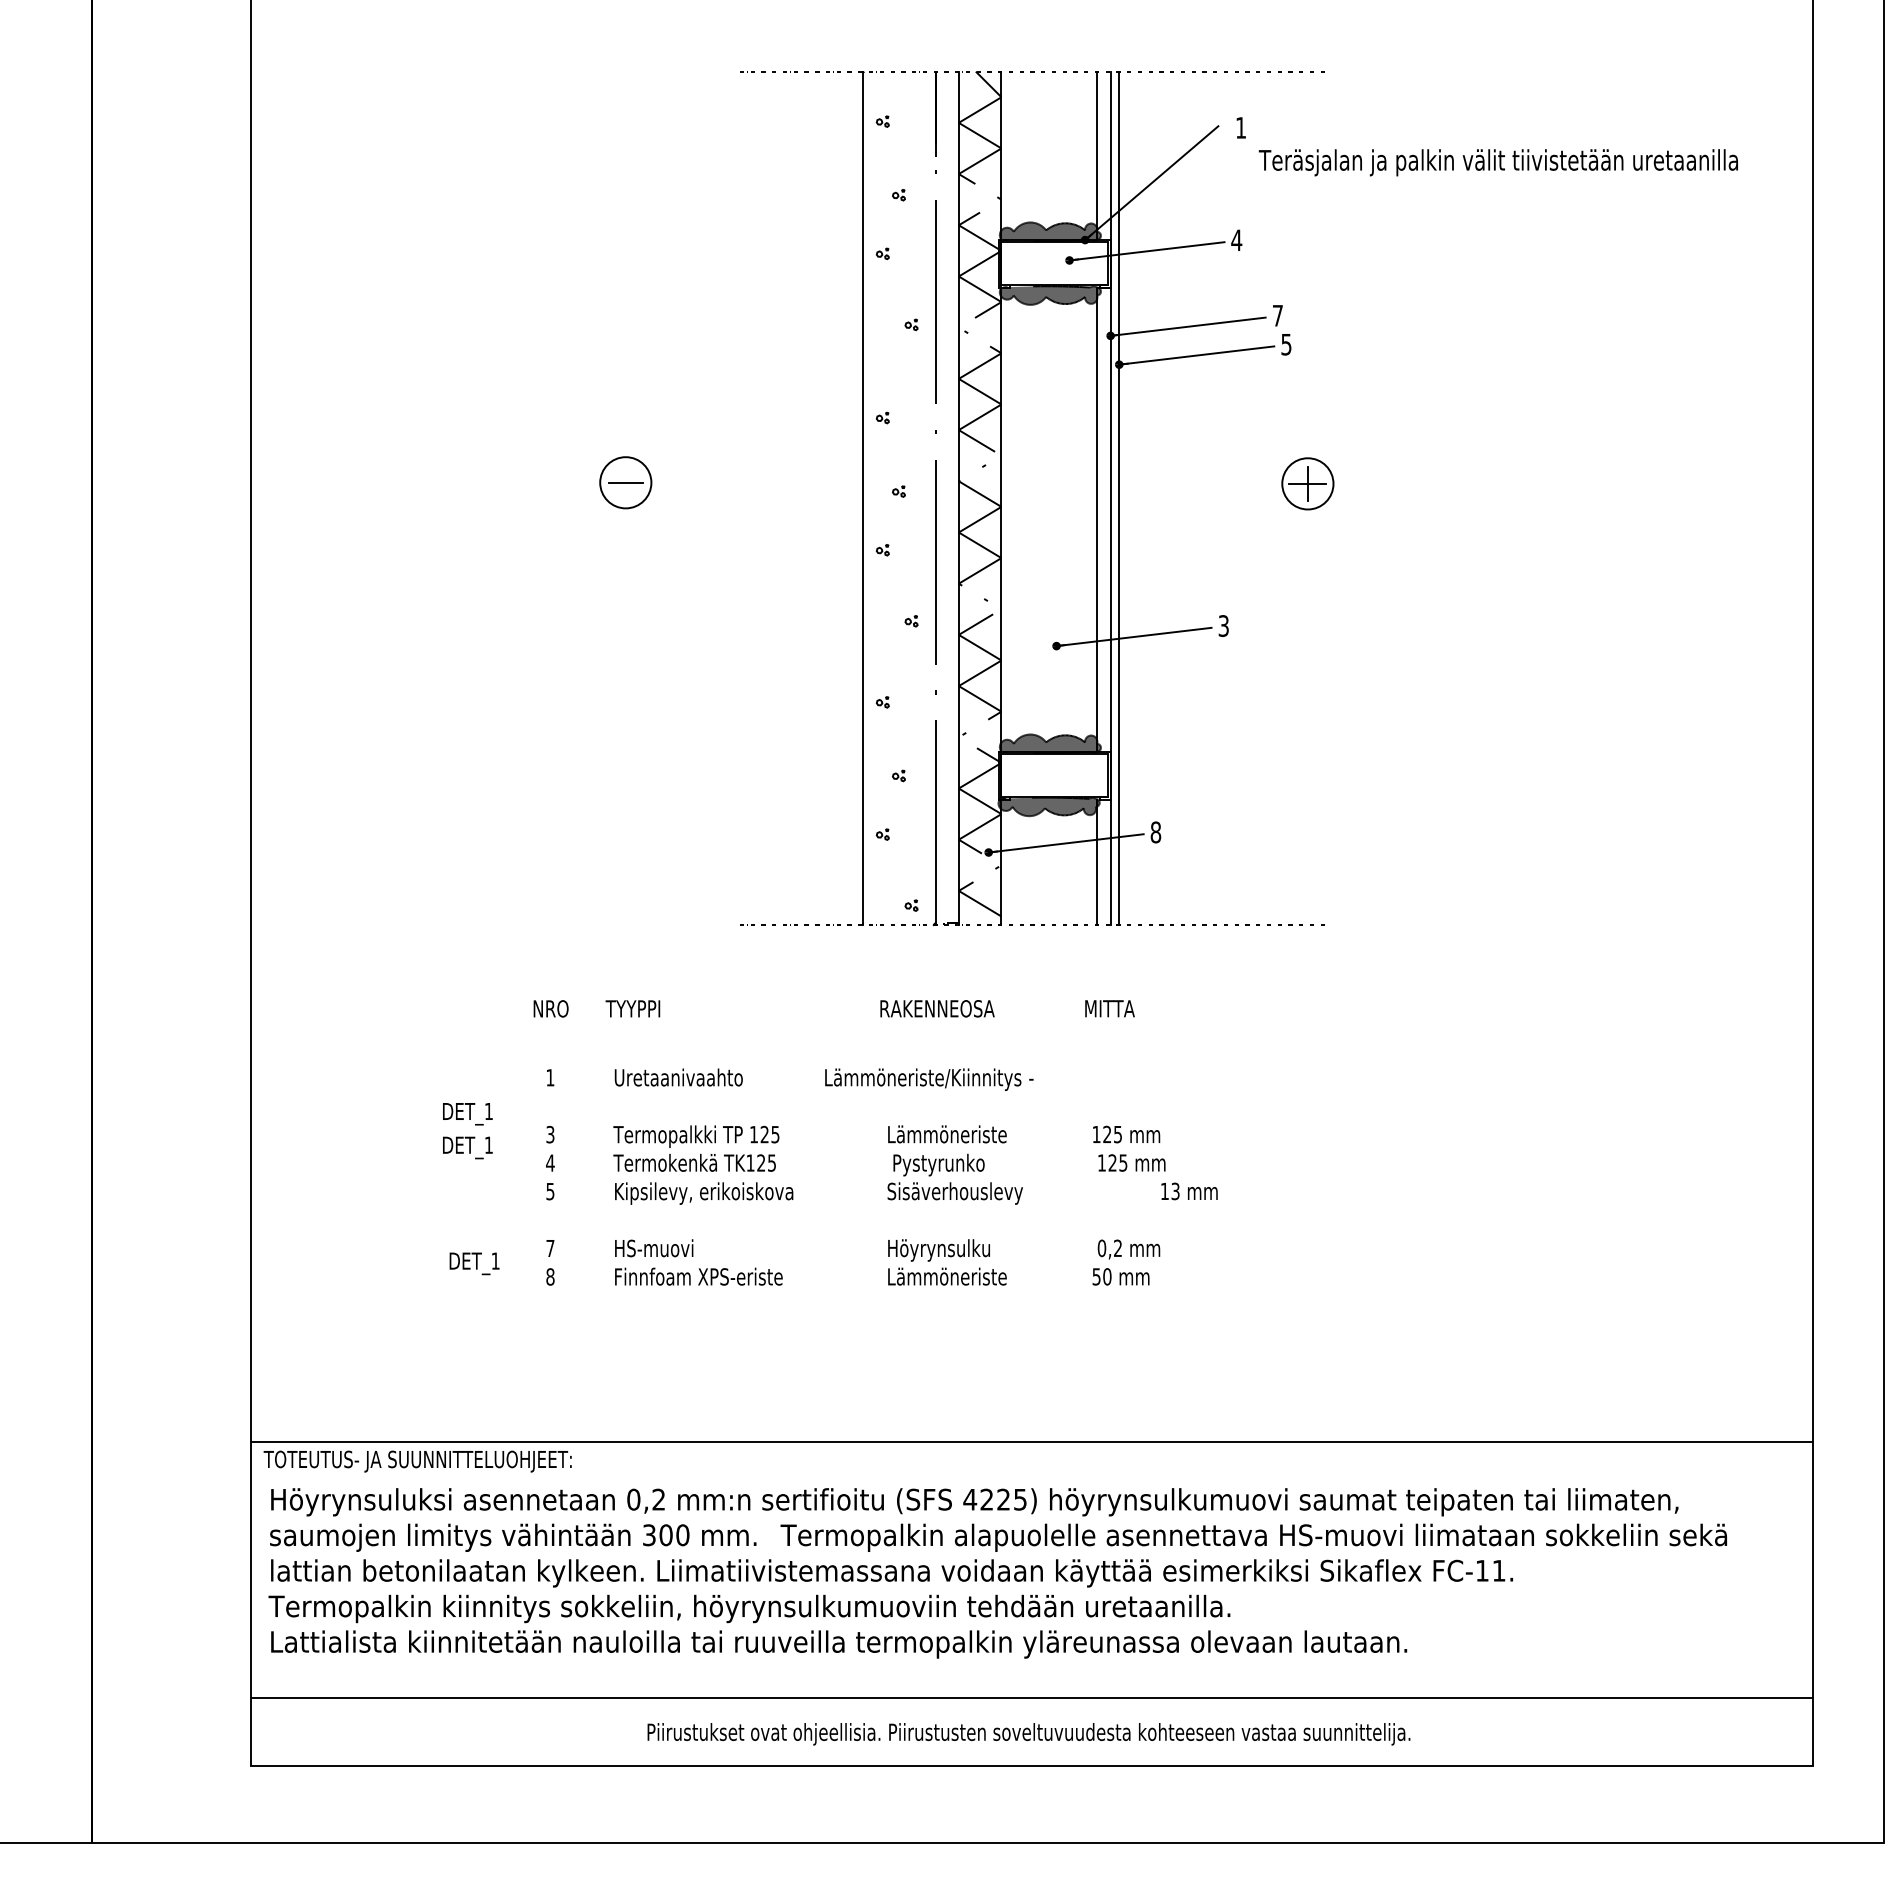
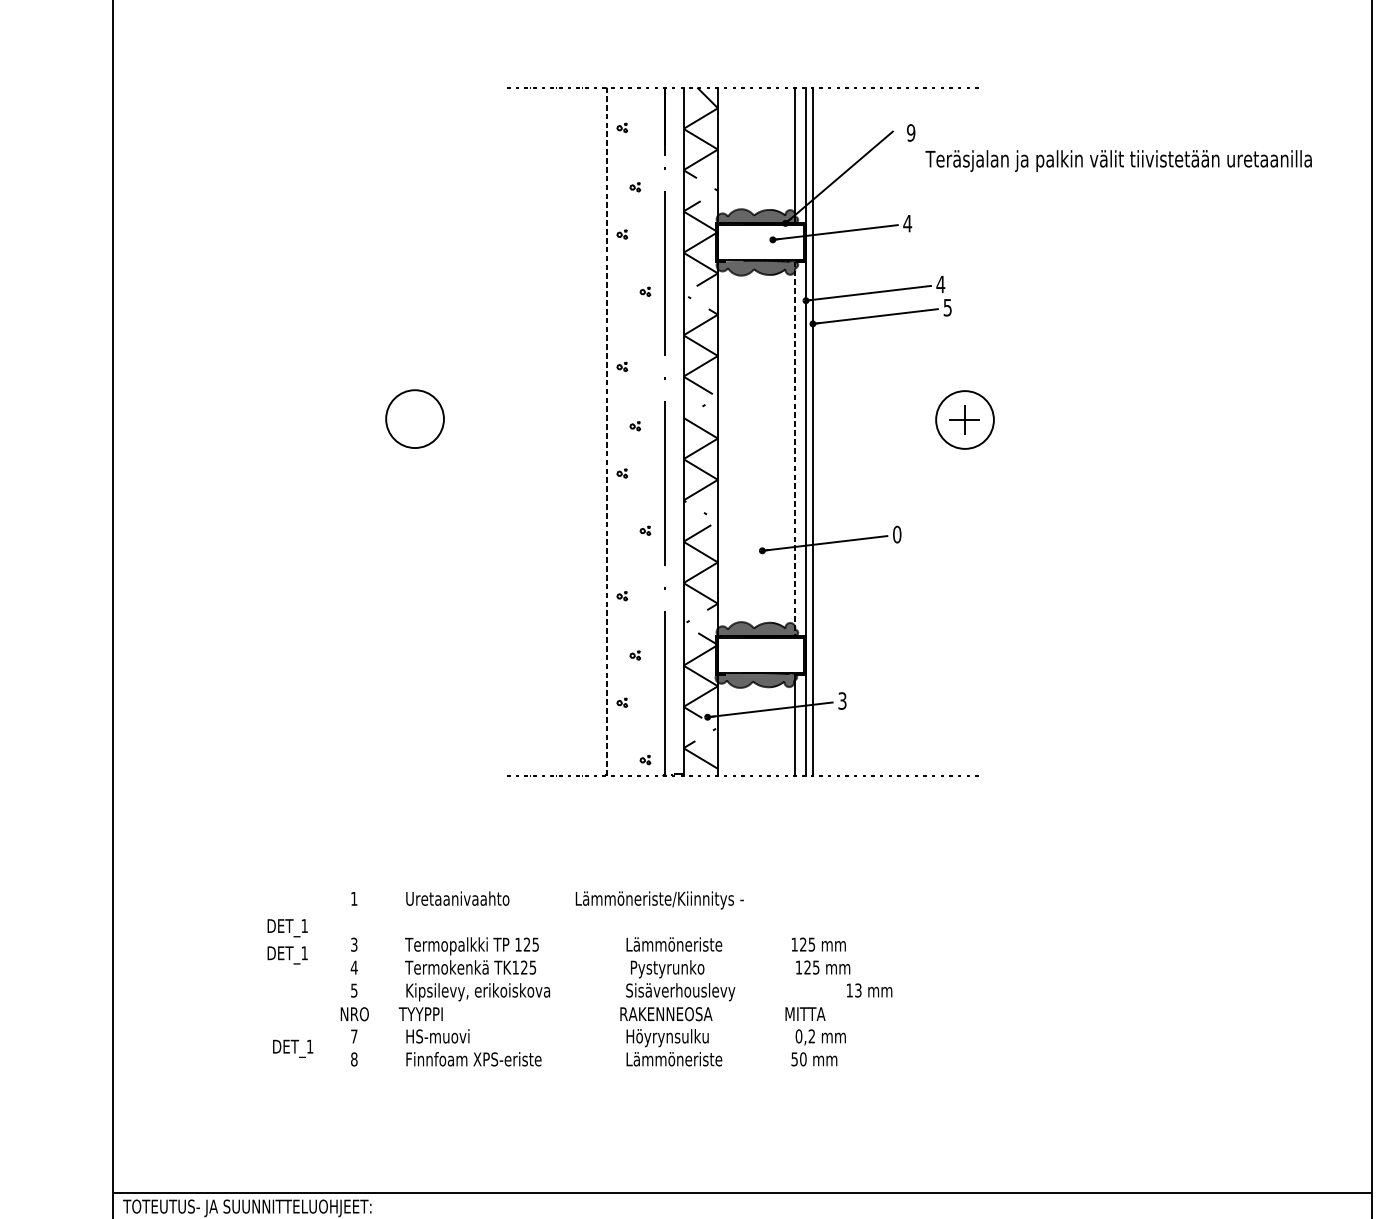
text: (1240, 127) -> (910, 132), 1 -> 9
text: (1277, 315) -> (940, 284), 7 -> 4
circle: (625, 482) -> (414, 418), size x1.4
line: (625, 482) -> (414, 418), removed
circle: (1307, 483) -> (964, 419), size x1.4
line: (863, 498) -> (606, 431), solid -> dashed
line: (1096, 513) -> (794, 443), solid -> dashed
text: (1223, 626) -> (896, 534), 3 -> 0
text: (1155, 832) -> (842, 701), 8 -> 3
text: (833, 1008) -> (582, 1013), moved

